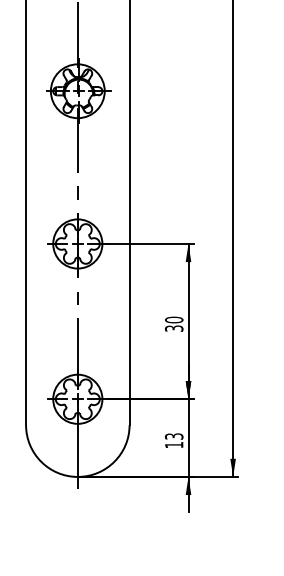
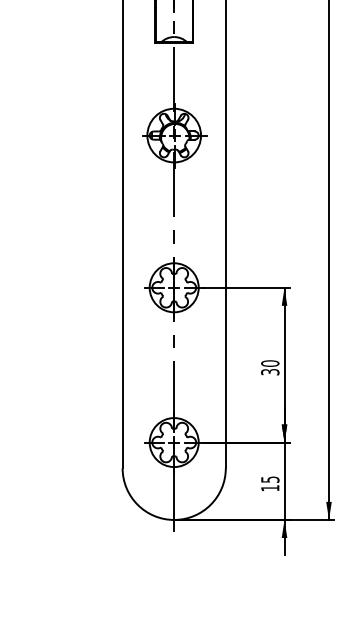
text: (173, 436) -> (269, 479), 13 -> 15

